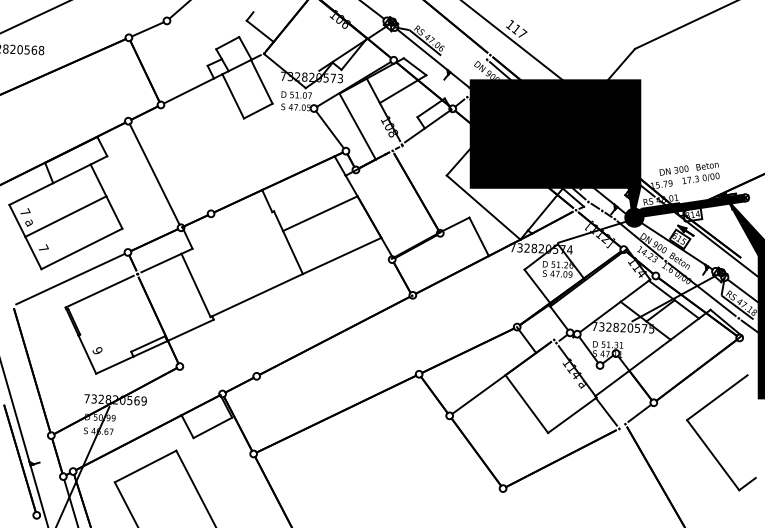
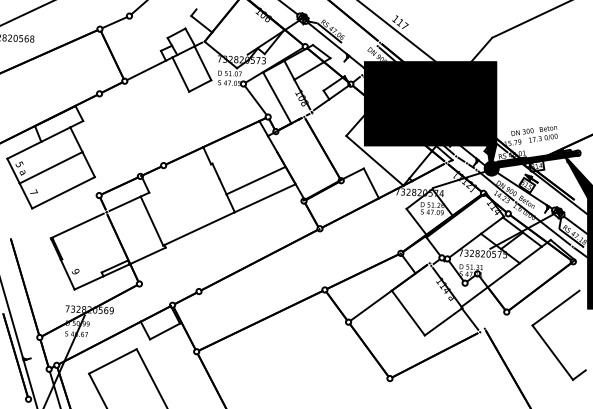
line: (154, 174) -> (119, 135), removed
text: (25, 212) -> (19, 164), 7 -> 5
line: (320, 213) -> (255, 180), moved
line: (70, 278) -> (54, 215), removed
line: (639, 412) -> (495, 319), removed

